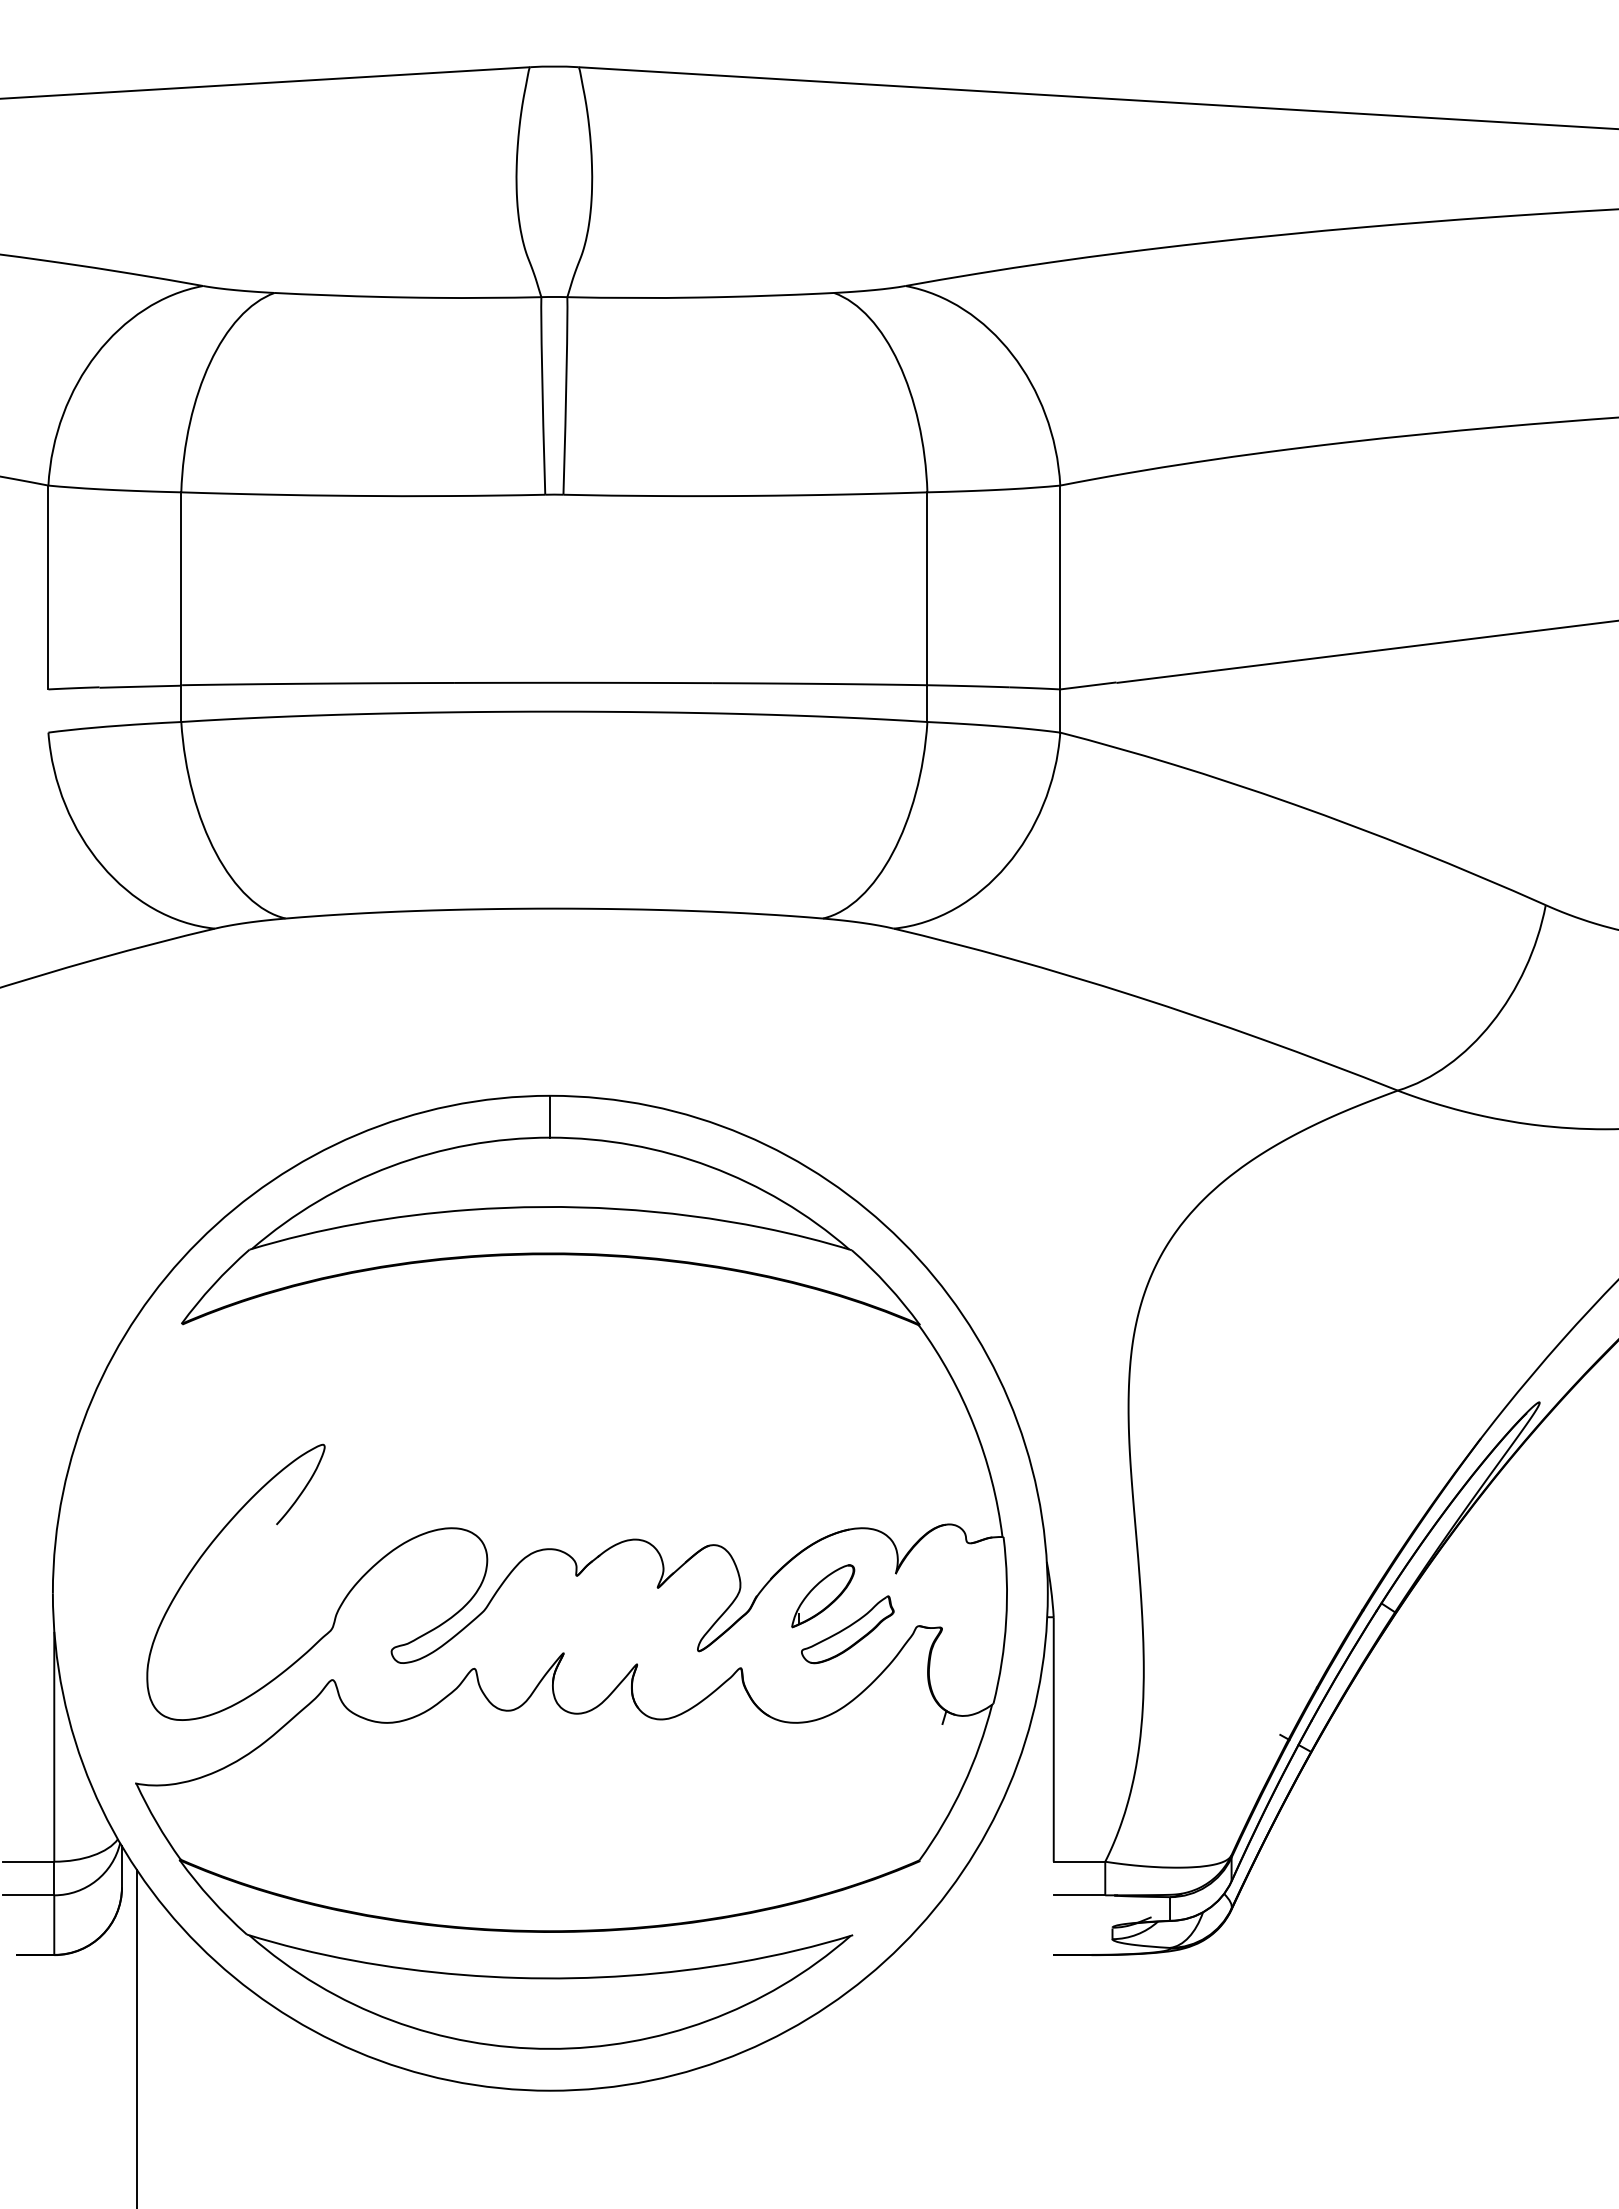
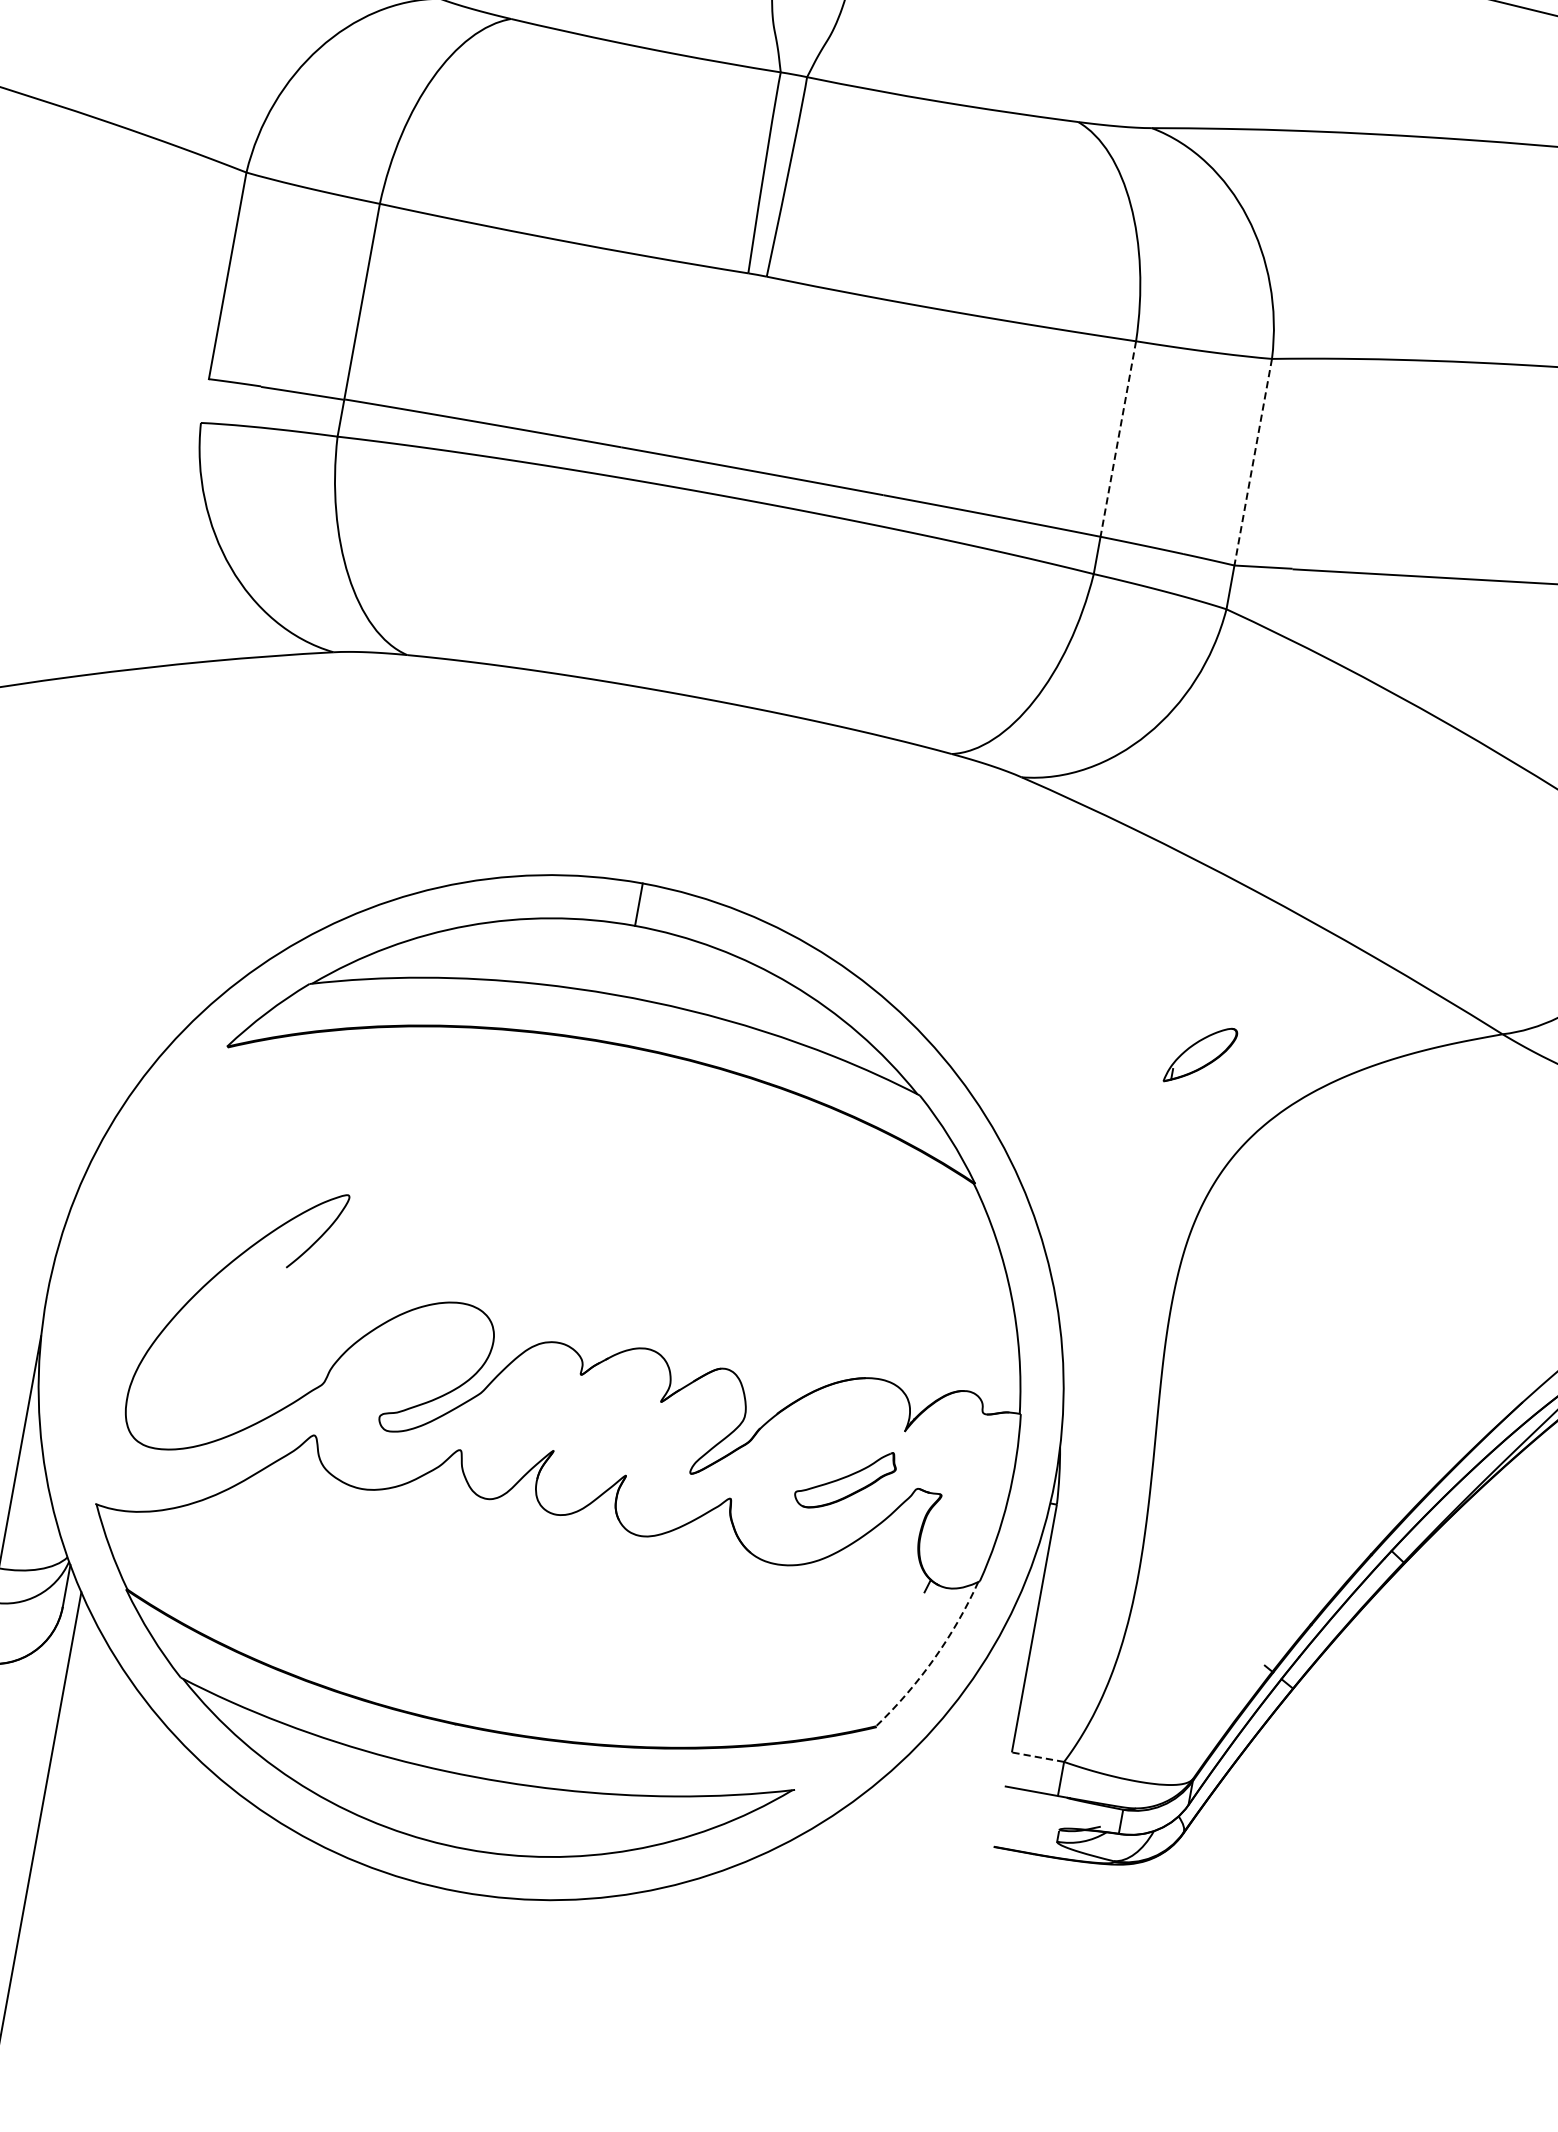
line: (1060, 587) -> (1253, 462), solid -> dashed
line: (927, 589) -> (1118, 439), solid -> dashed
part: (823, 1596) -> (1201, 1055), moved
arc: (963, 1786) -> (934, 1659), solid -> dashed
line: (1079, 1861) -> (1038, 1756), solid -> dashed

